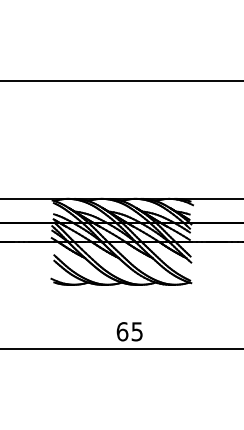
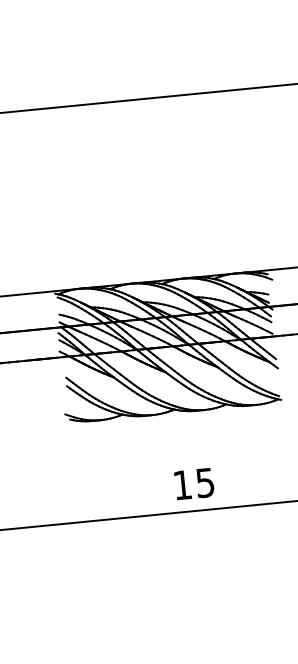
text: (122, 331) -> (182, 484), 65 -> 15

